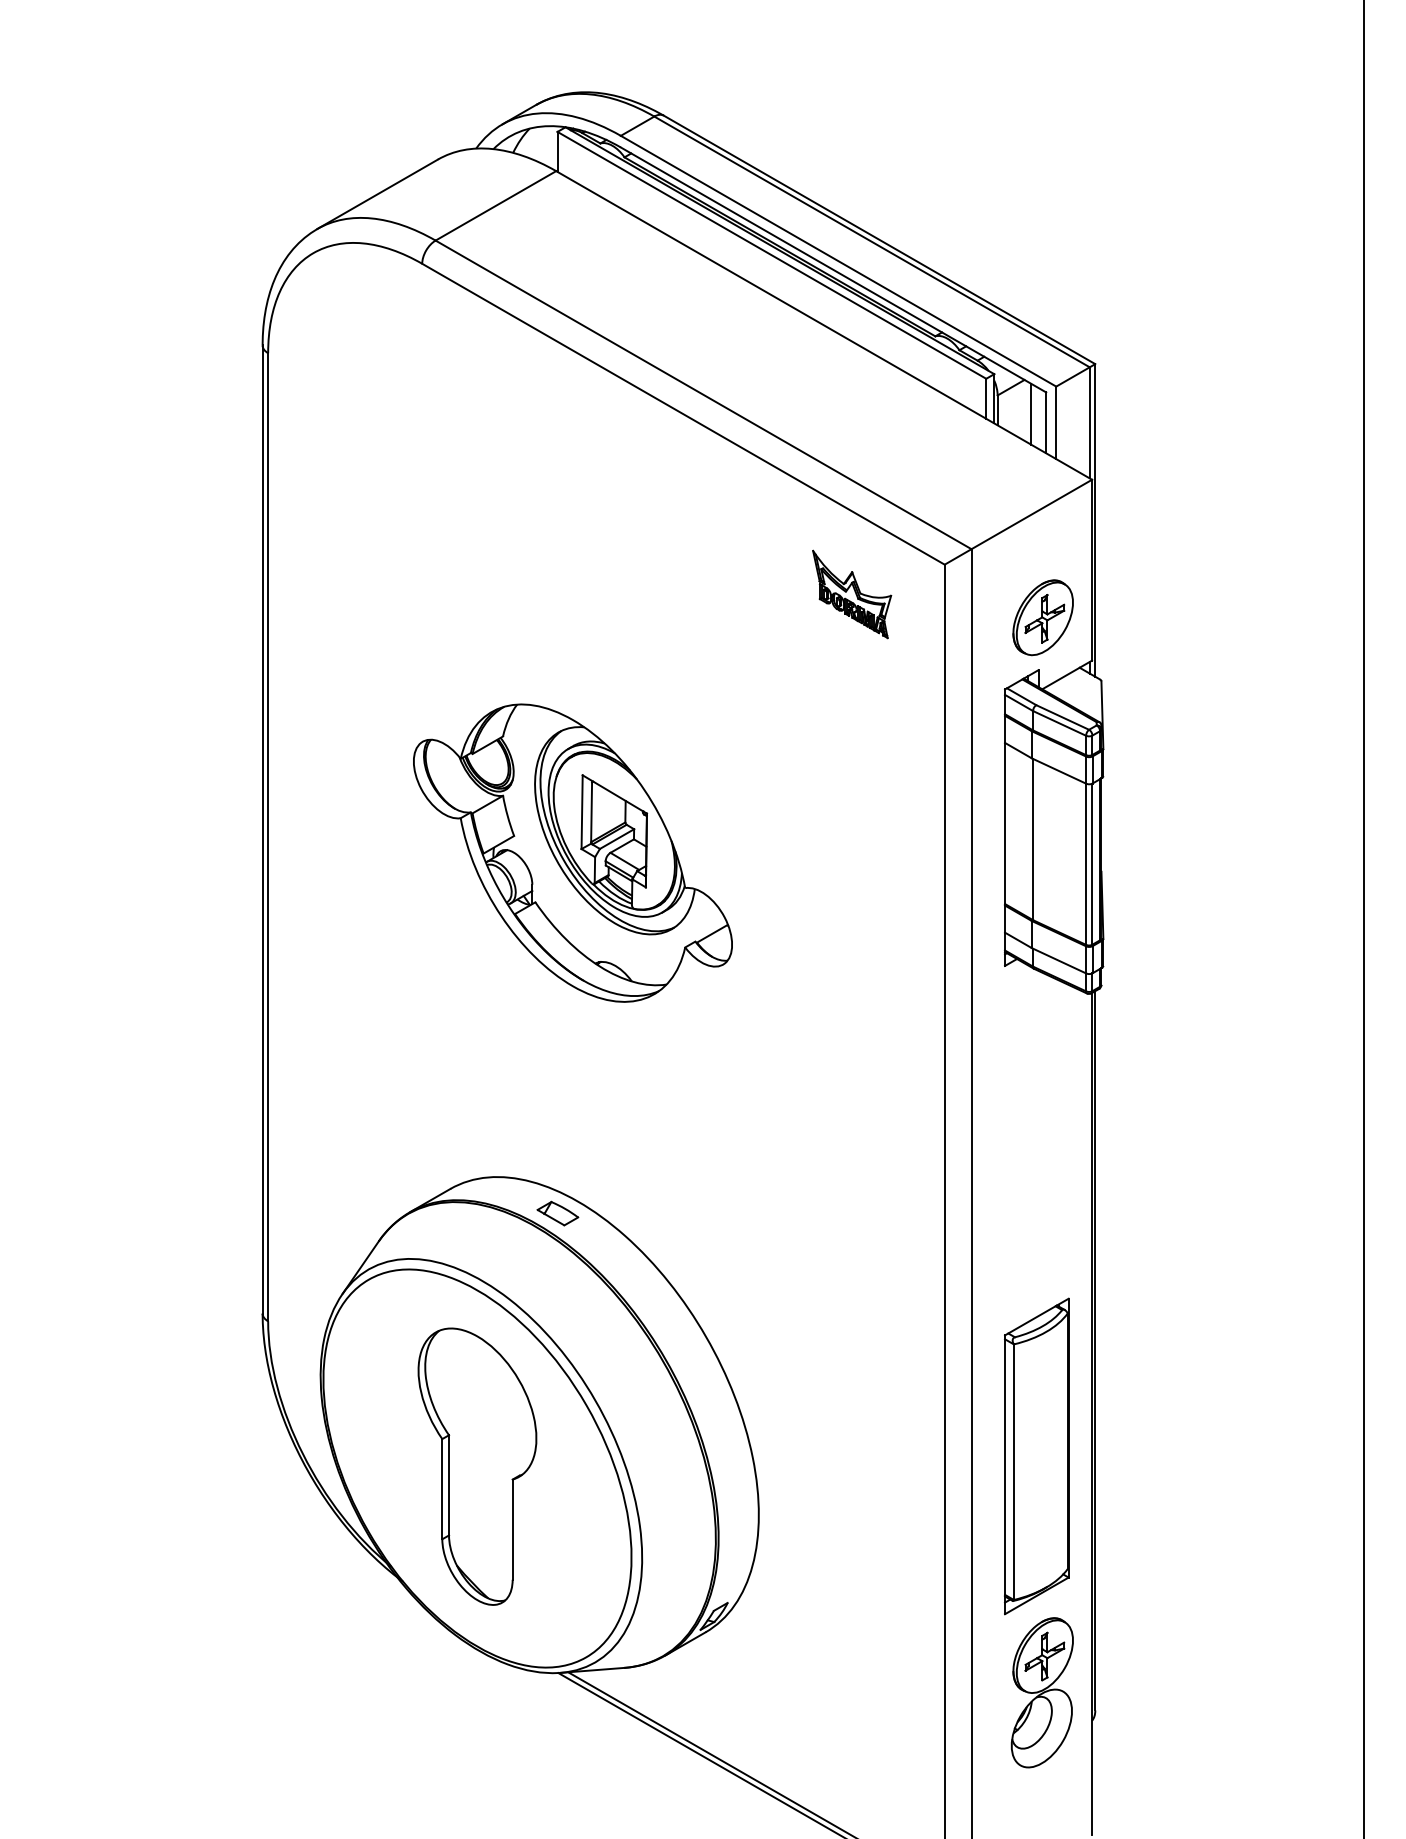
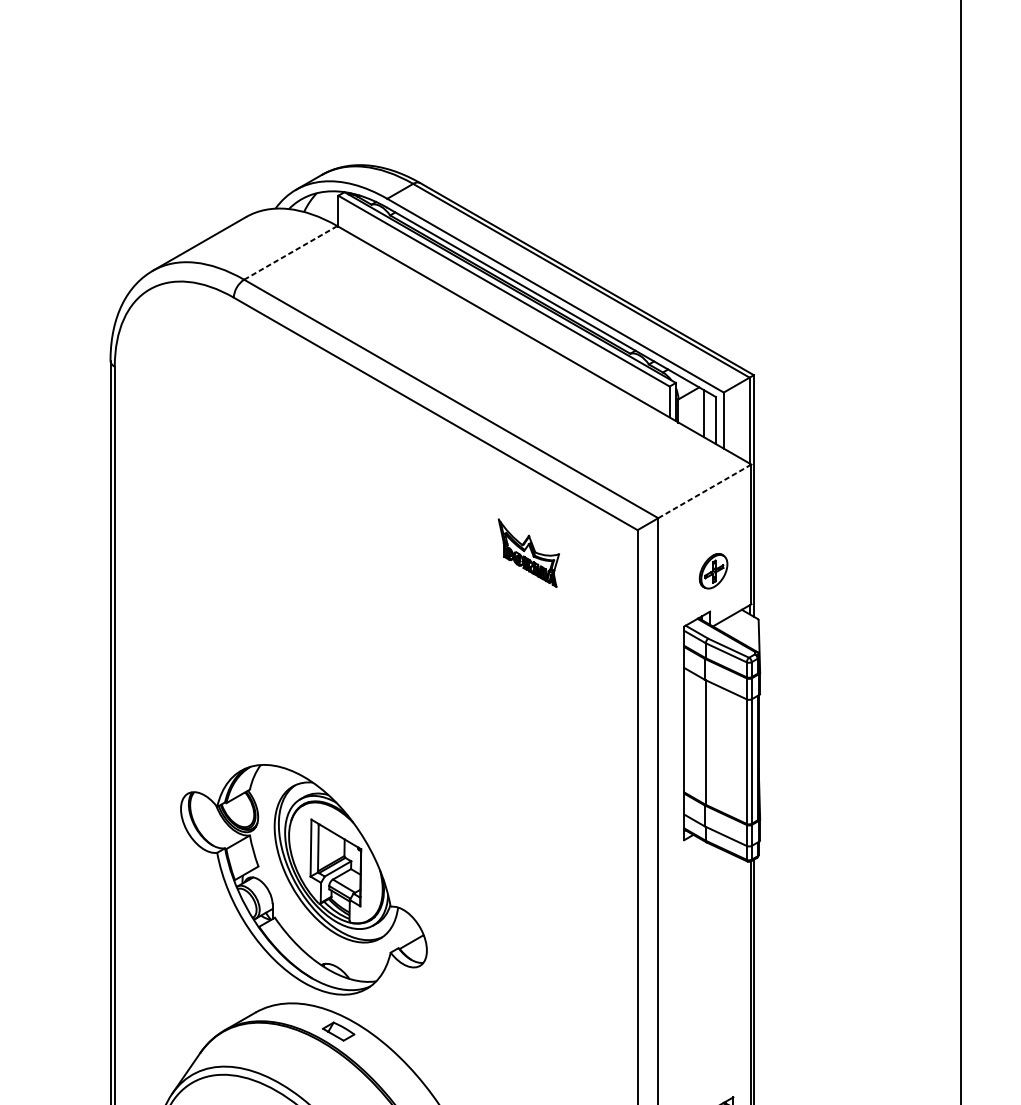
line: (495, 205) -> (290, 252), solid -> dashed
line: (1031, 514) -> (704, 491), solid -> dashed
part: (852, 594) -> (529, 553), moved
part: (1042, 617) -> (713, 570), size x0.6
part: (572, 852) -> (303, 879), moved

